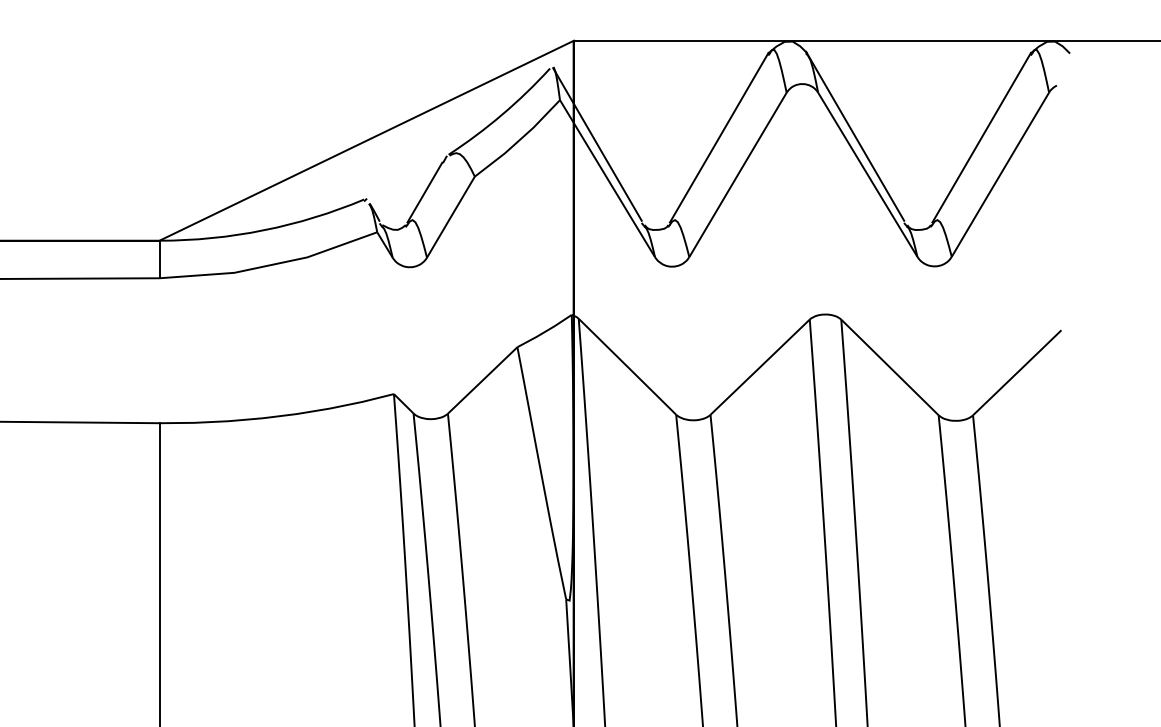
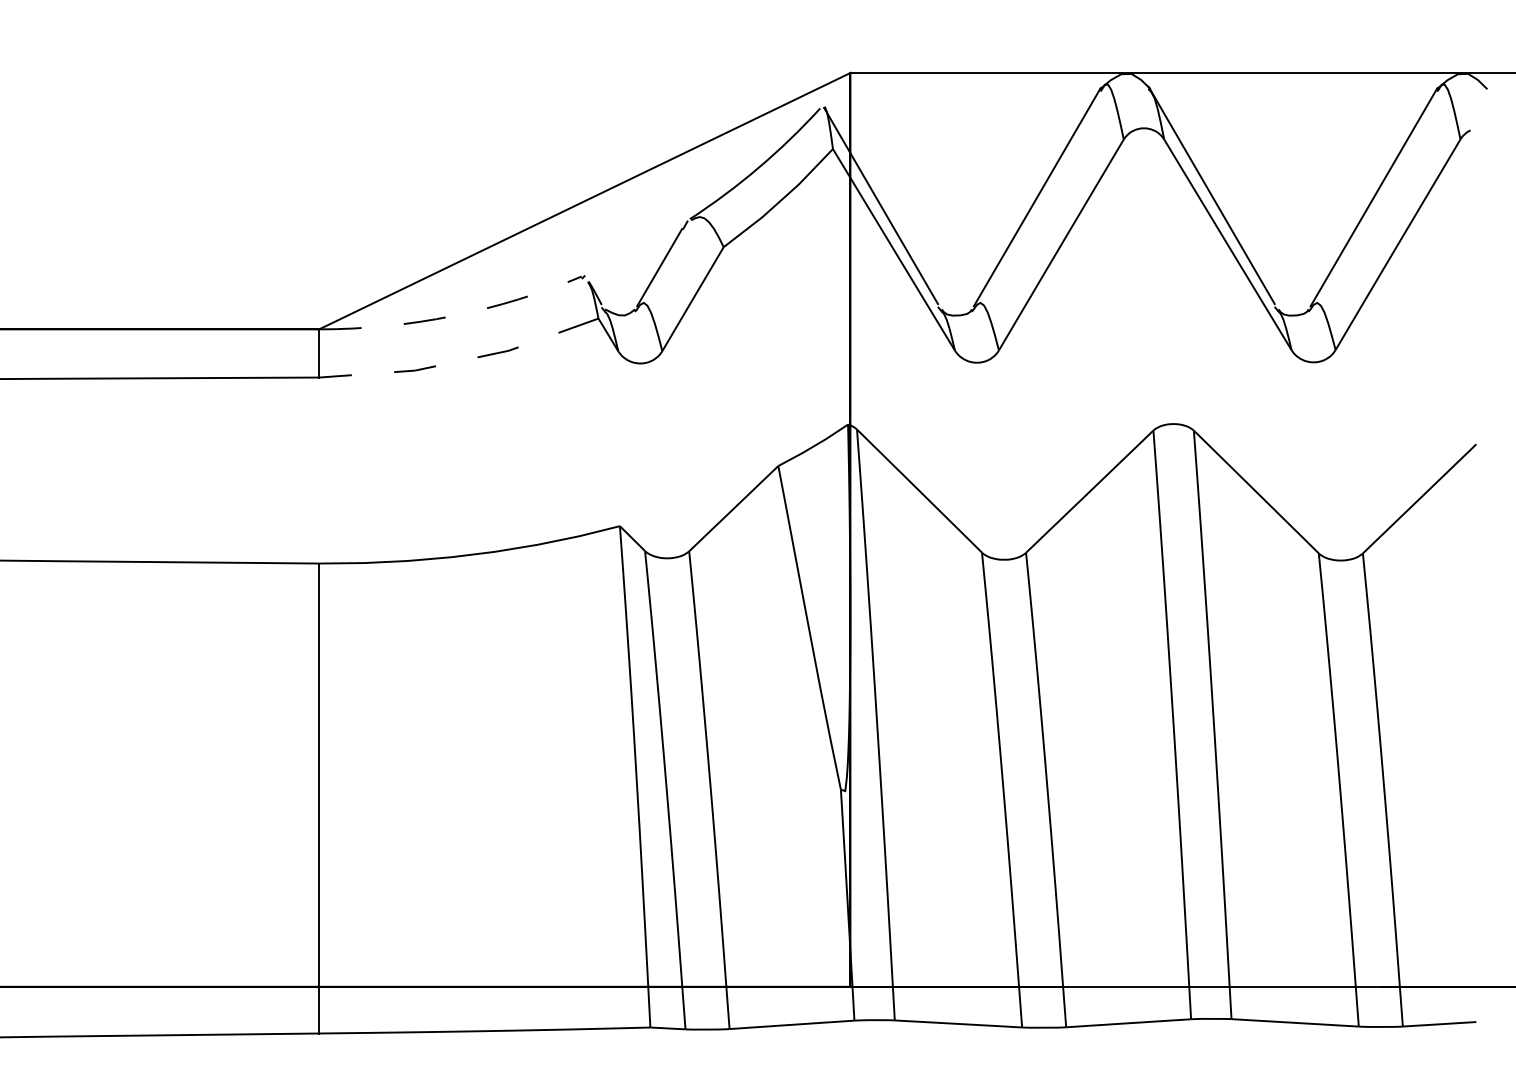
arc: (264, 230) -> (453, 316), solid -> dashed
line: (270, 264) -> (461, 360), solid -> dashed

